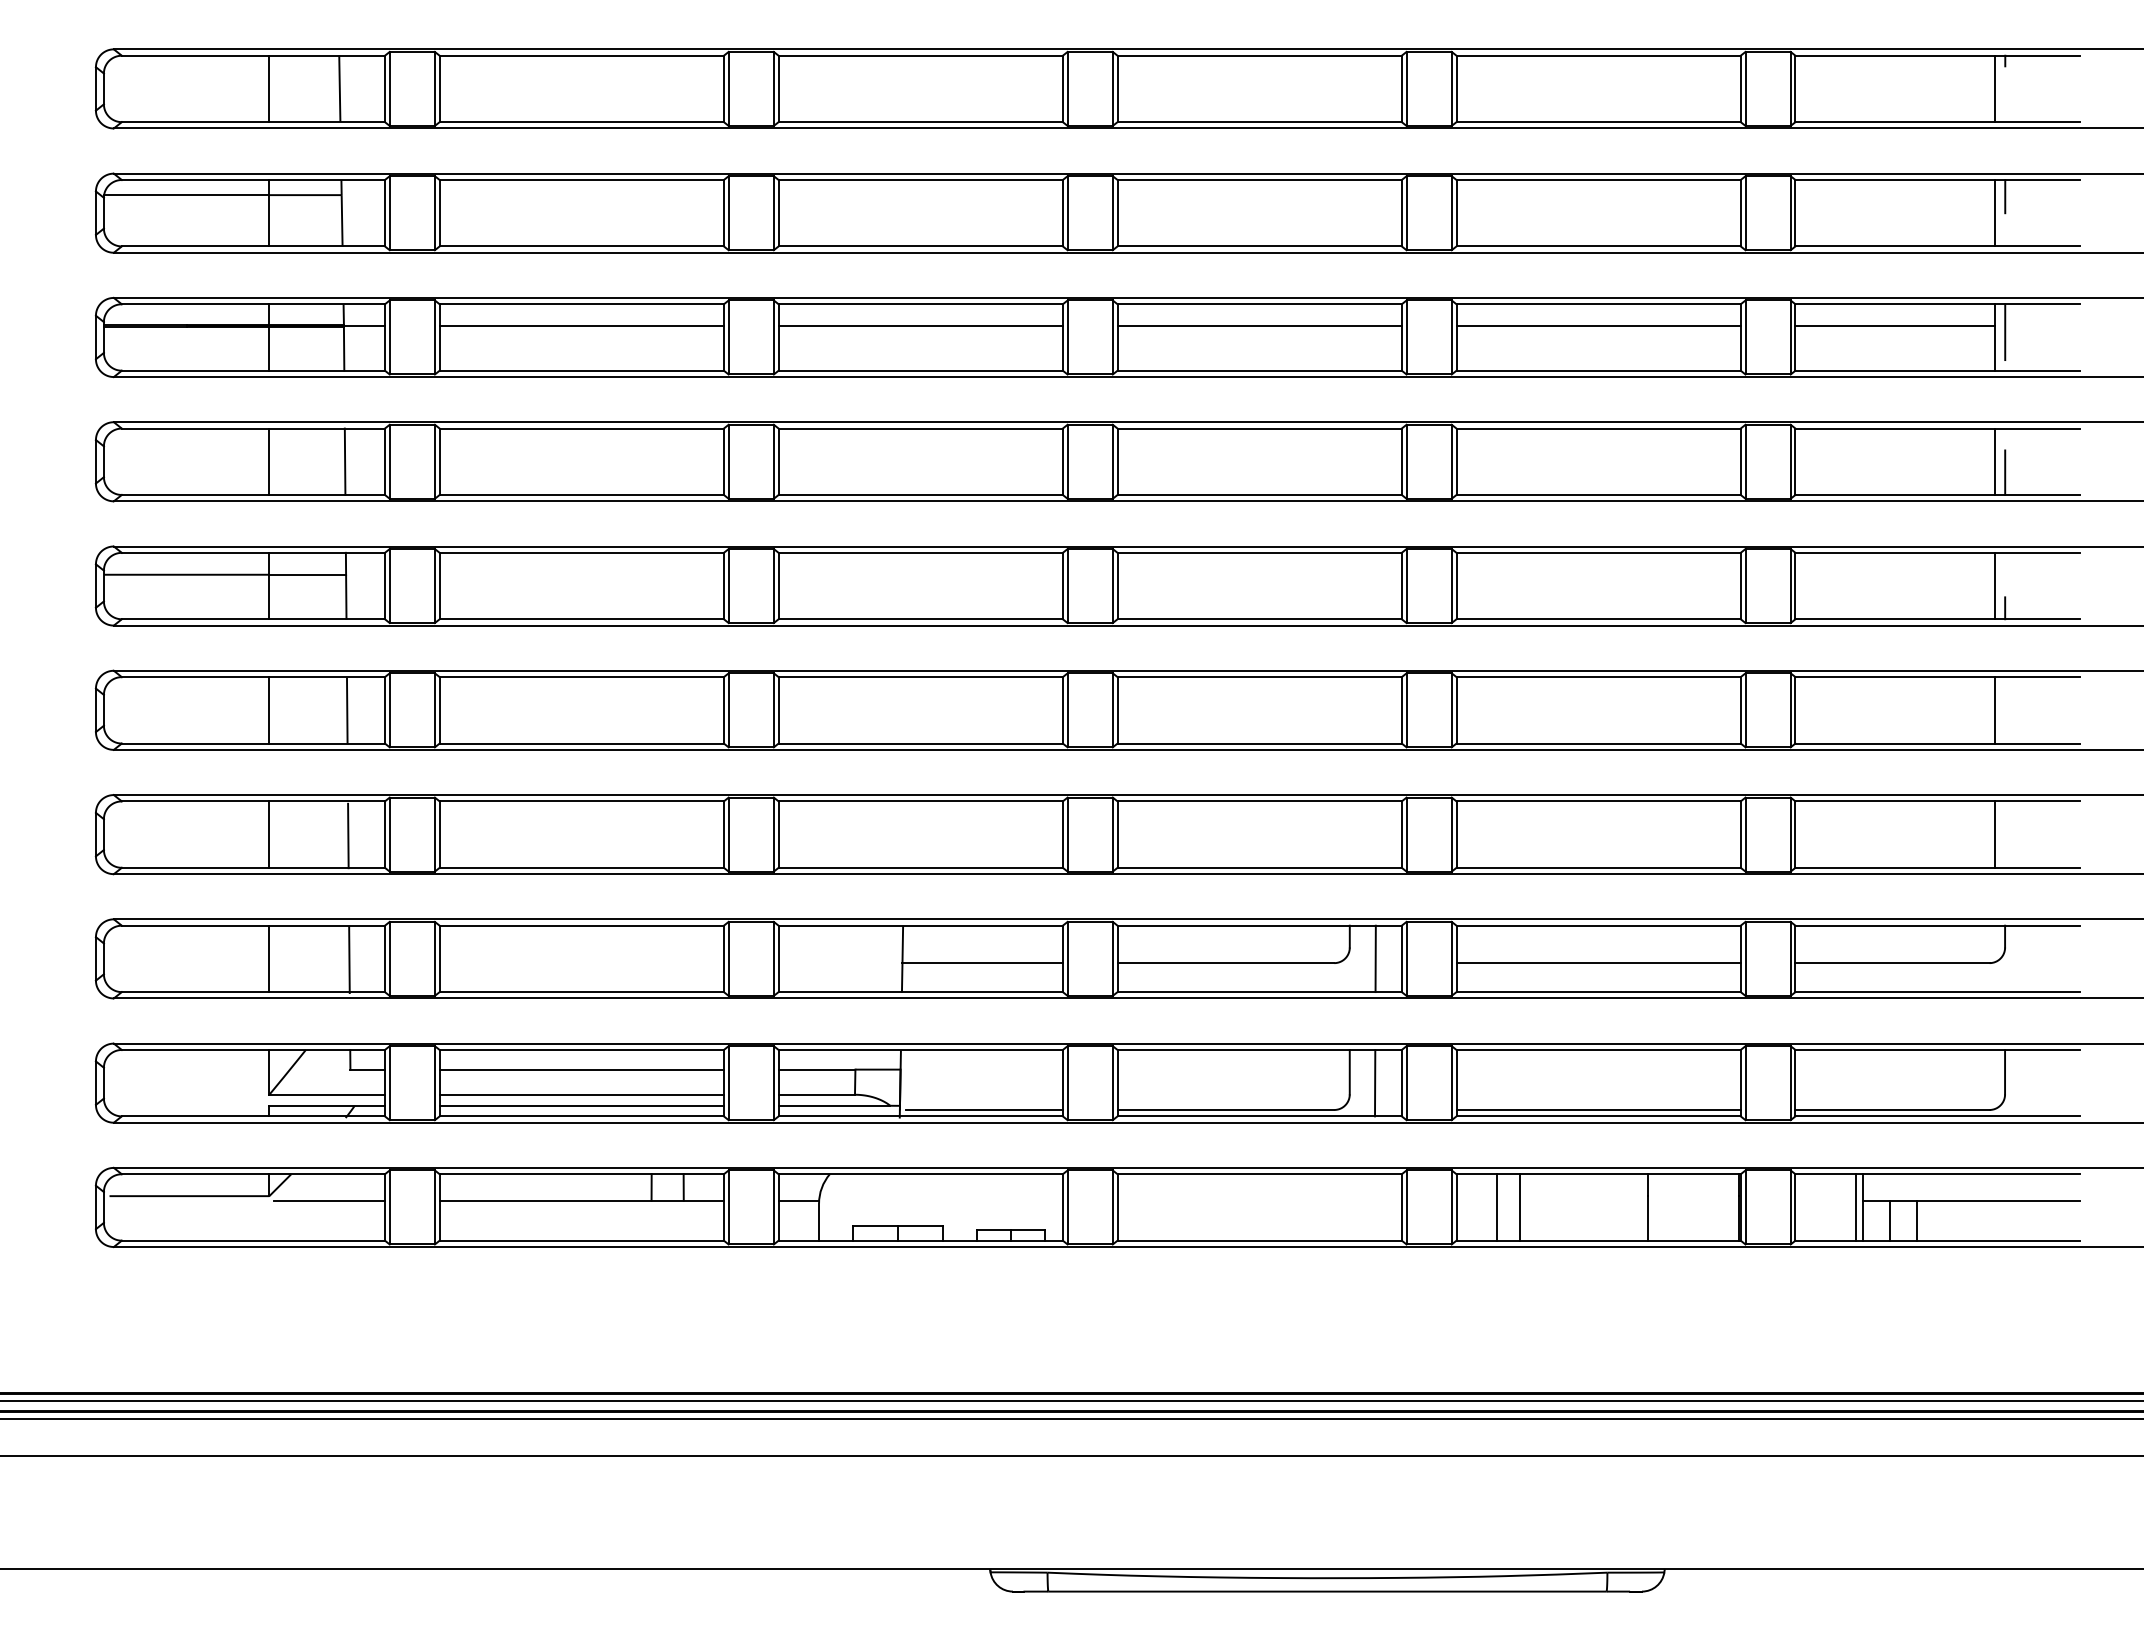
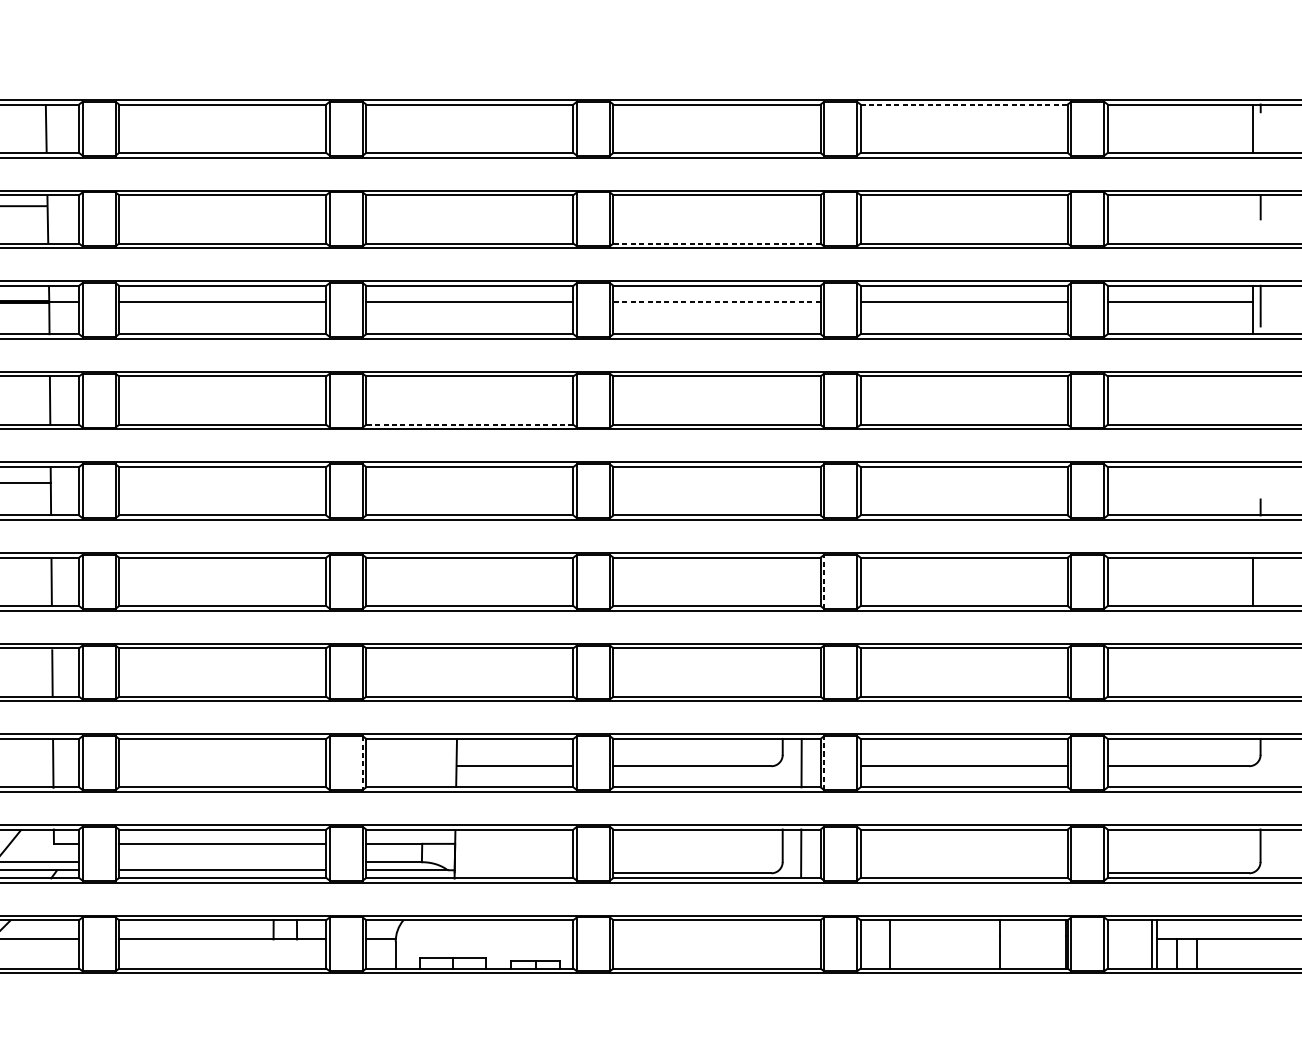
line: (1599, 55) -> (964, 104), solid -> dashed
line: (1994, 213) -> (1252, 219), removed
line: (1259, 246) -> (716, 243), solid -> dashed
line: (1259, 326) -> (716, 301), solid -> dashed
line: (1994, 461) -> (1252, 400), removed
line: (2005, 472) -> (1260, 408), removed
line: (920, 494) -> (469, 424), solid -> dashed
line: (1994, 585) -> (1252, 490), removed
line: (1406, 709) -> (824, 581), solid -> dashed
line: (1994, 834) -> (1252, 672), removed
line: (1406, 958) -> (824, 762), solid -> dashed
line: (773, 959) -> (362, 763), solid -> dashed
line: (581, 1094) -> (222, 862), removed
line: (984, 1109) -> (516, 872), removed
line: (1598, 1109) -> (964, 872), removed
line: (1519, 1207) -> (906, 944), removed

